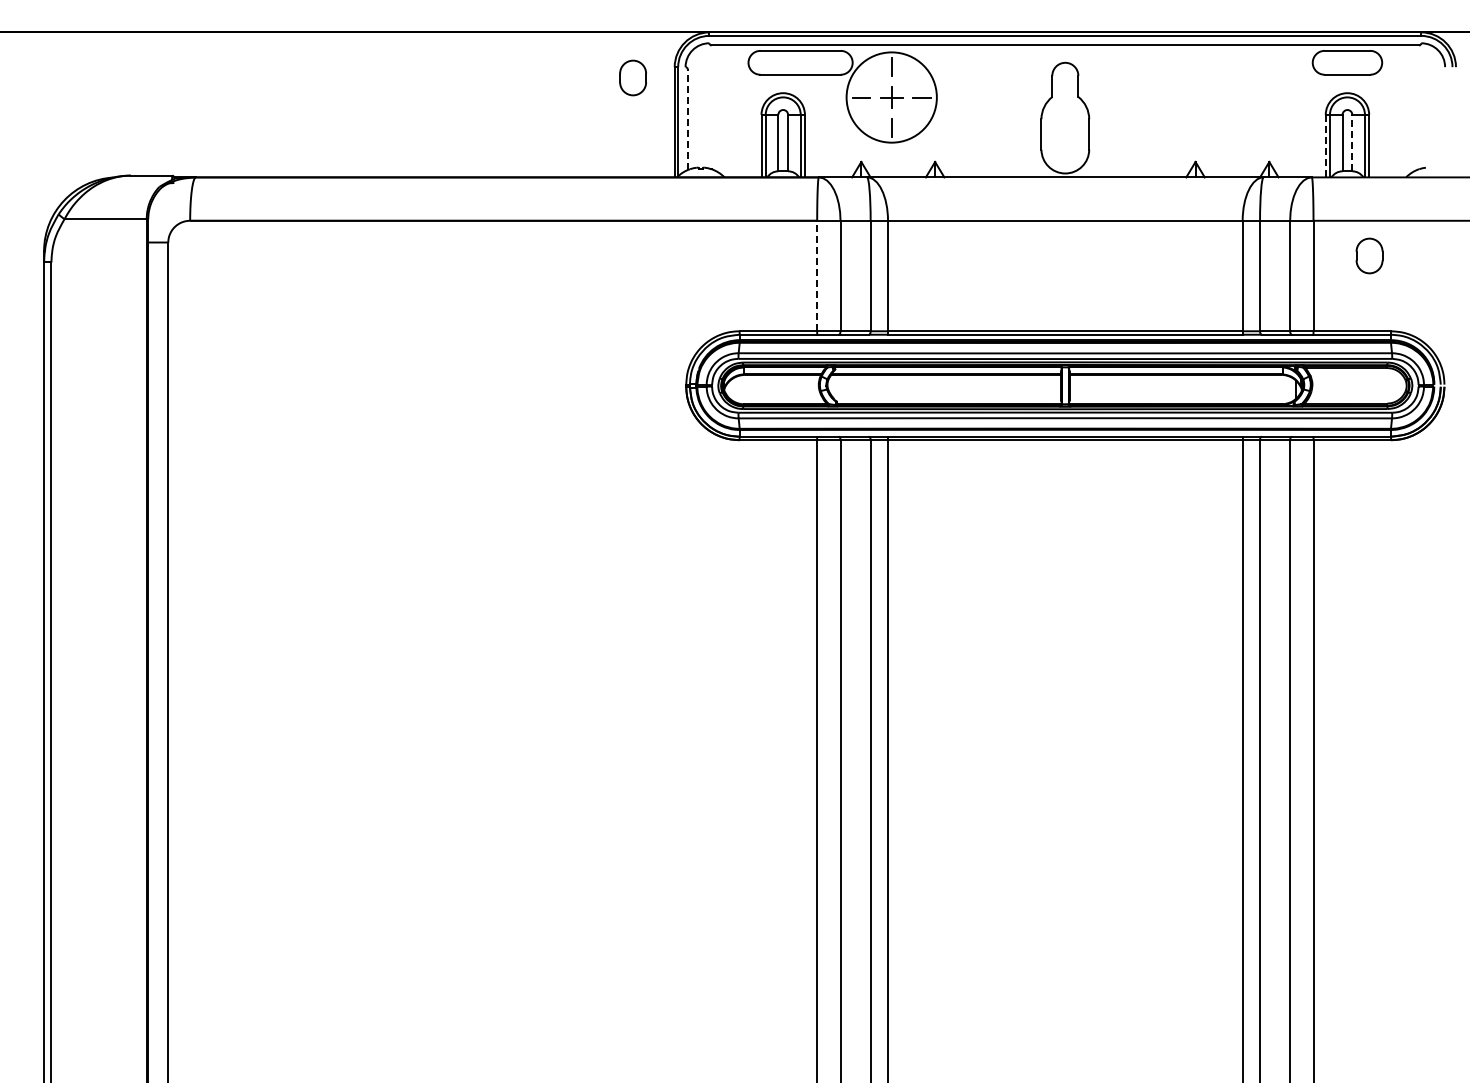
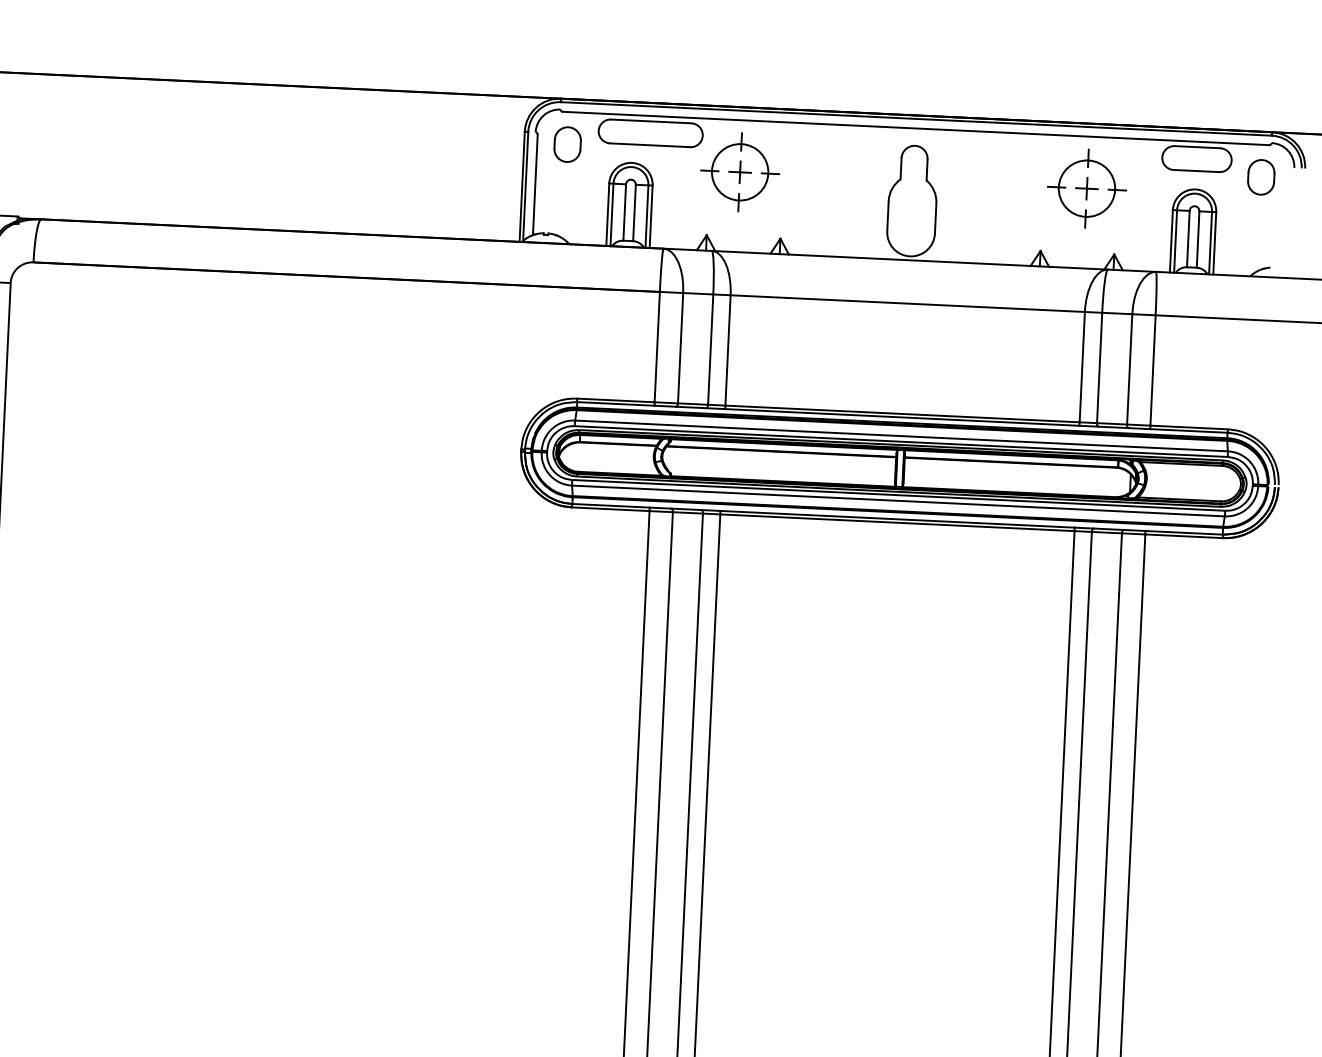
part: (632, 77) -> (567, 144), moved
circle: (891, 97) -> (739, 172), size x0.62
part: (1238, 97) -> (1086, 188), added
line: (687, 119) -> (535, 184), dashed -> solid
line: (1352, 142) -> (1198, 238), dashed -> solid
line: (1325, 145) -> (1171, 240), dashed -> solid
part: (1369, 255) -> (1261, 176), moved
line: (817, 275) -> (657, 346), dashed -> solid

